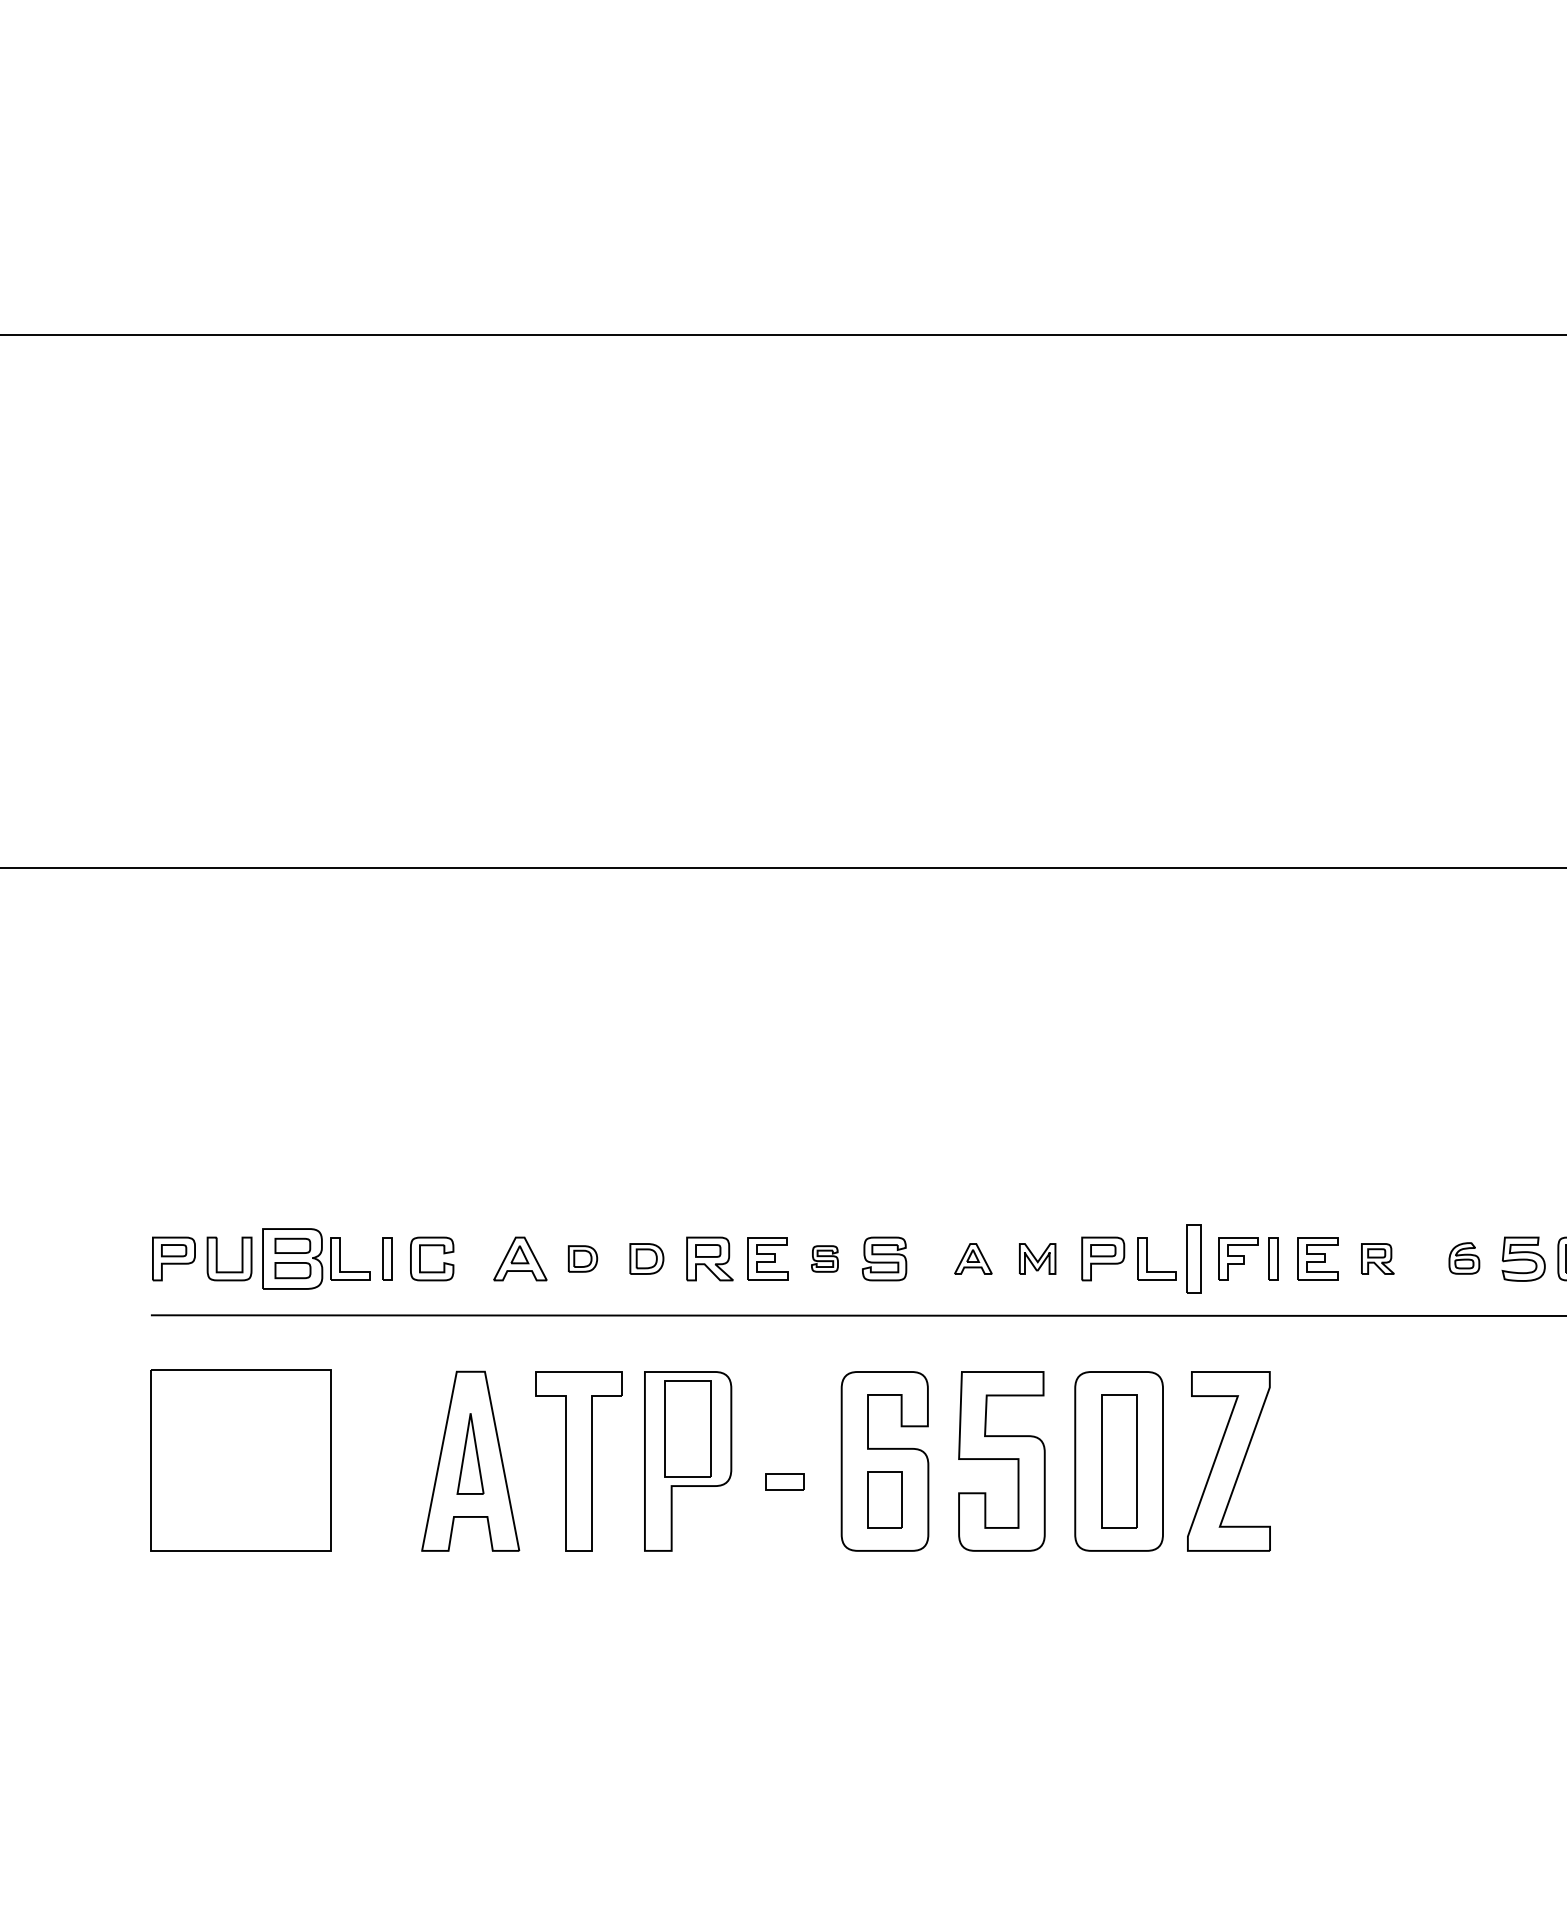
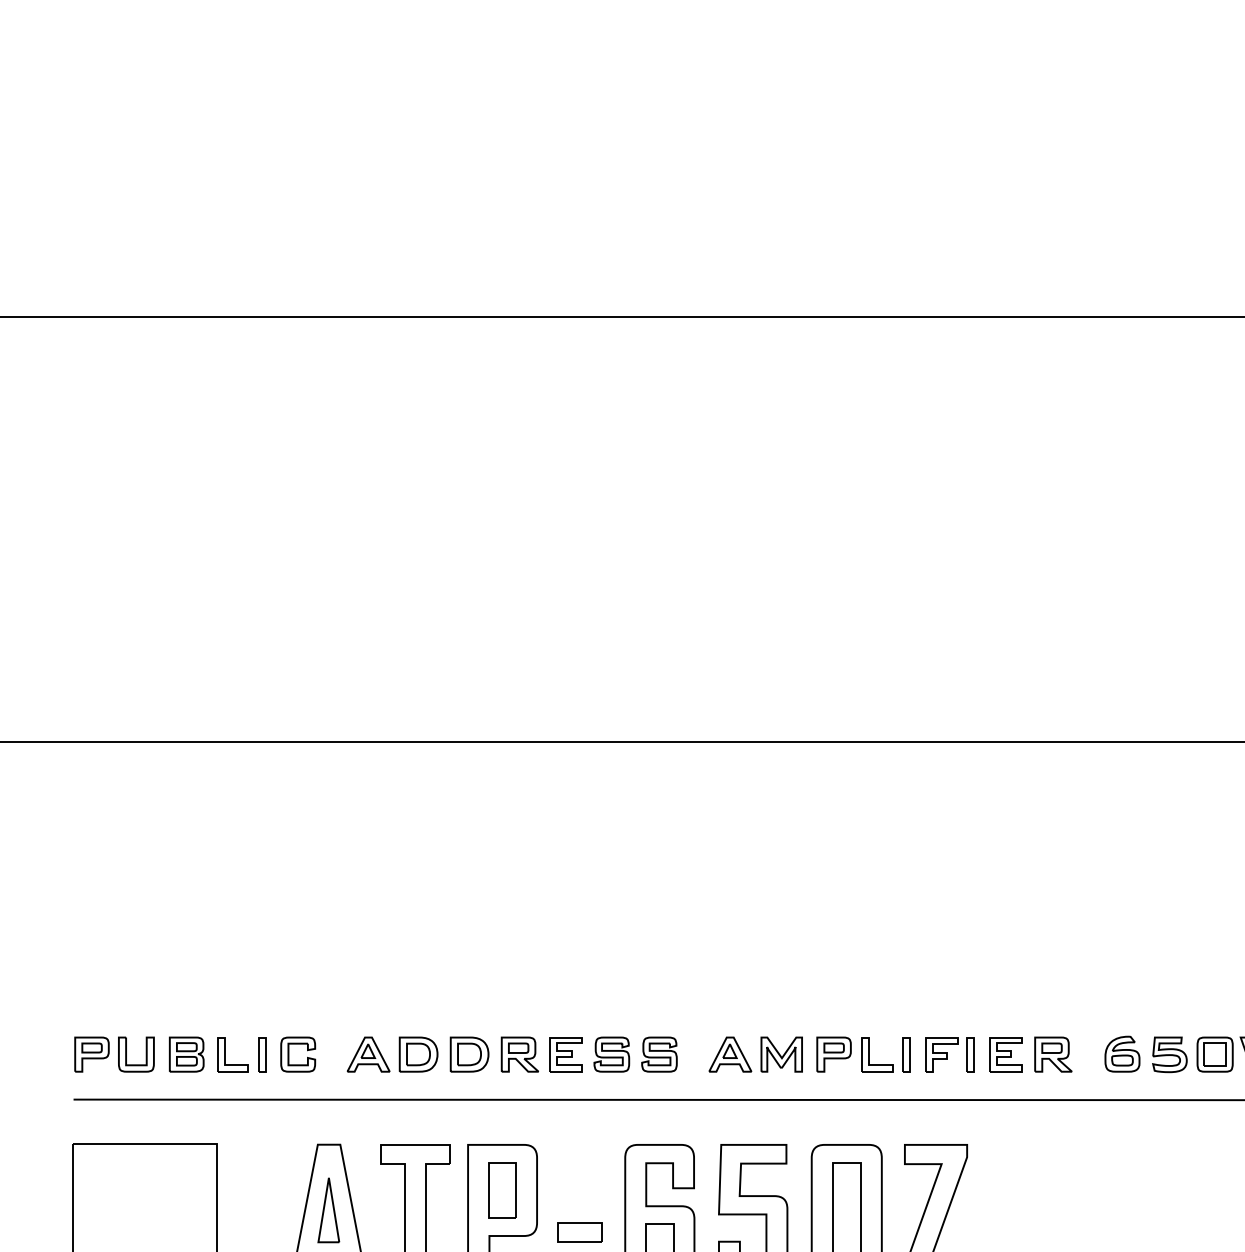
part: (292, 1258) -> (186, 1054), size x0.71
part: (582, 1258) -> (418, 1054), size x1.67
part: (646, 1258) -> (469, 1054), size x1.43
part: (824, 1258) -> (611, 1054), size x1.67
part: (973, 1258) -> (730, 1054), size x1.43
part: (1037, 1258) -> (781, 1054), size x1.43
part: (1194, 1258) -> (906, 1054), size x0.62
part: (1377, 1258) -> (1053, 1054), size x1.43
part: (1464, 1258) -> (1122, 1054), size x1.43
part: (687, 1428) -> (502, 1190), size x0.71
part: (784, 1481) -> (579, 1232), size x1.43

